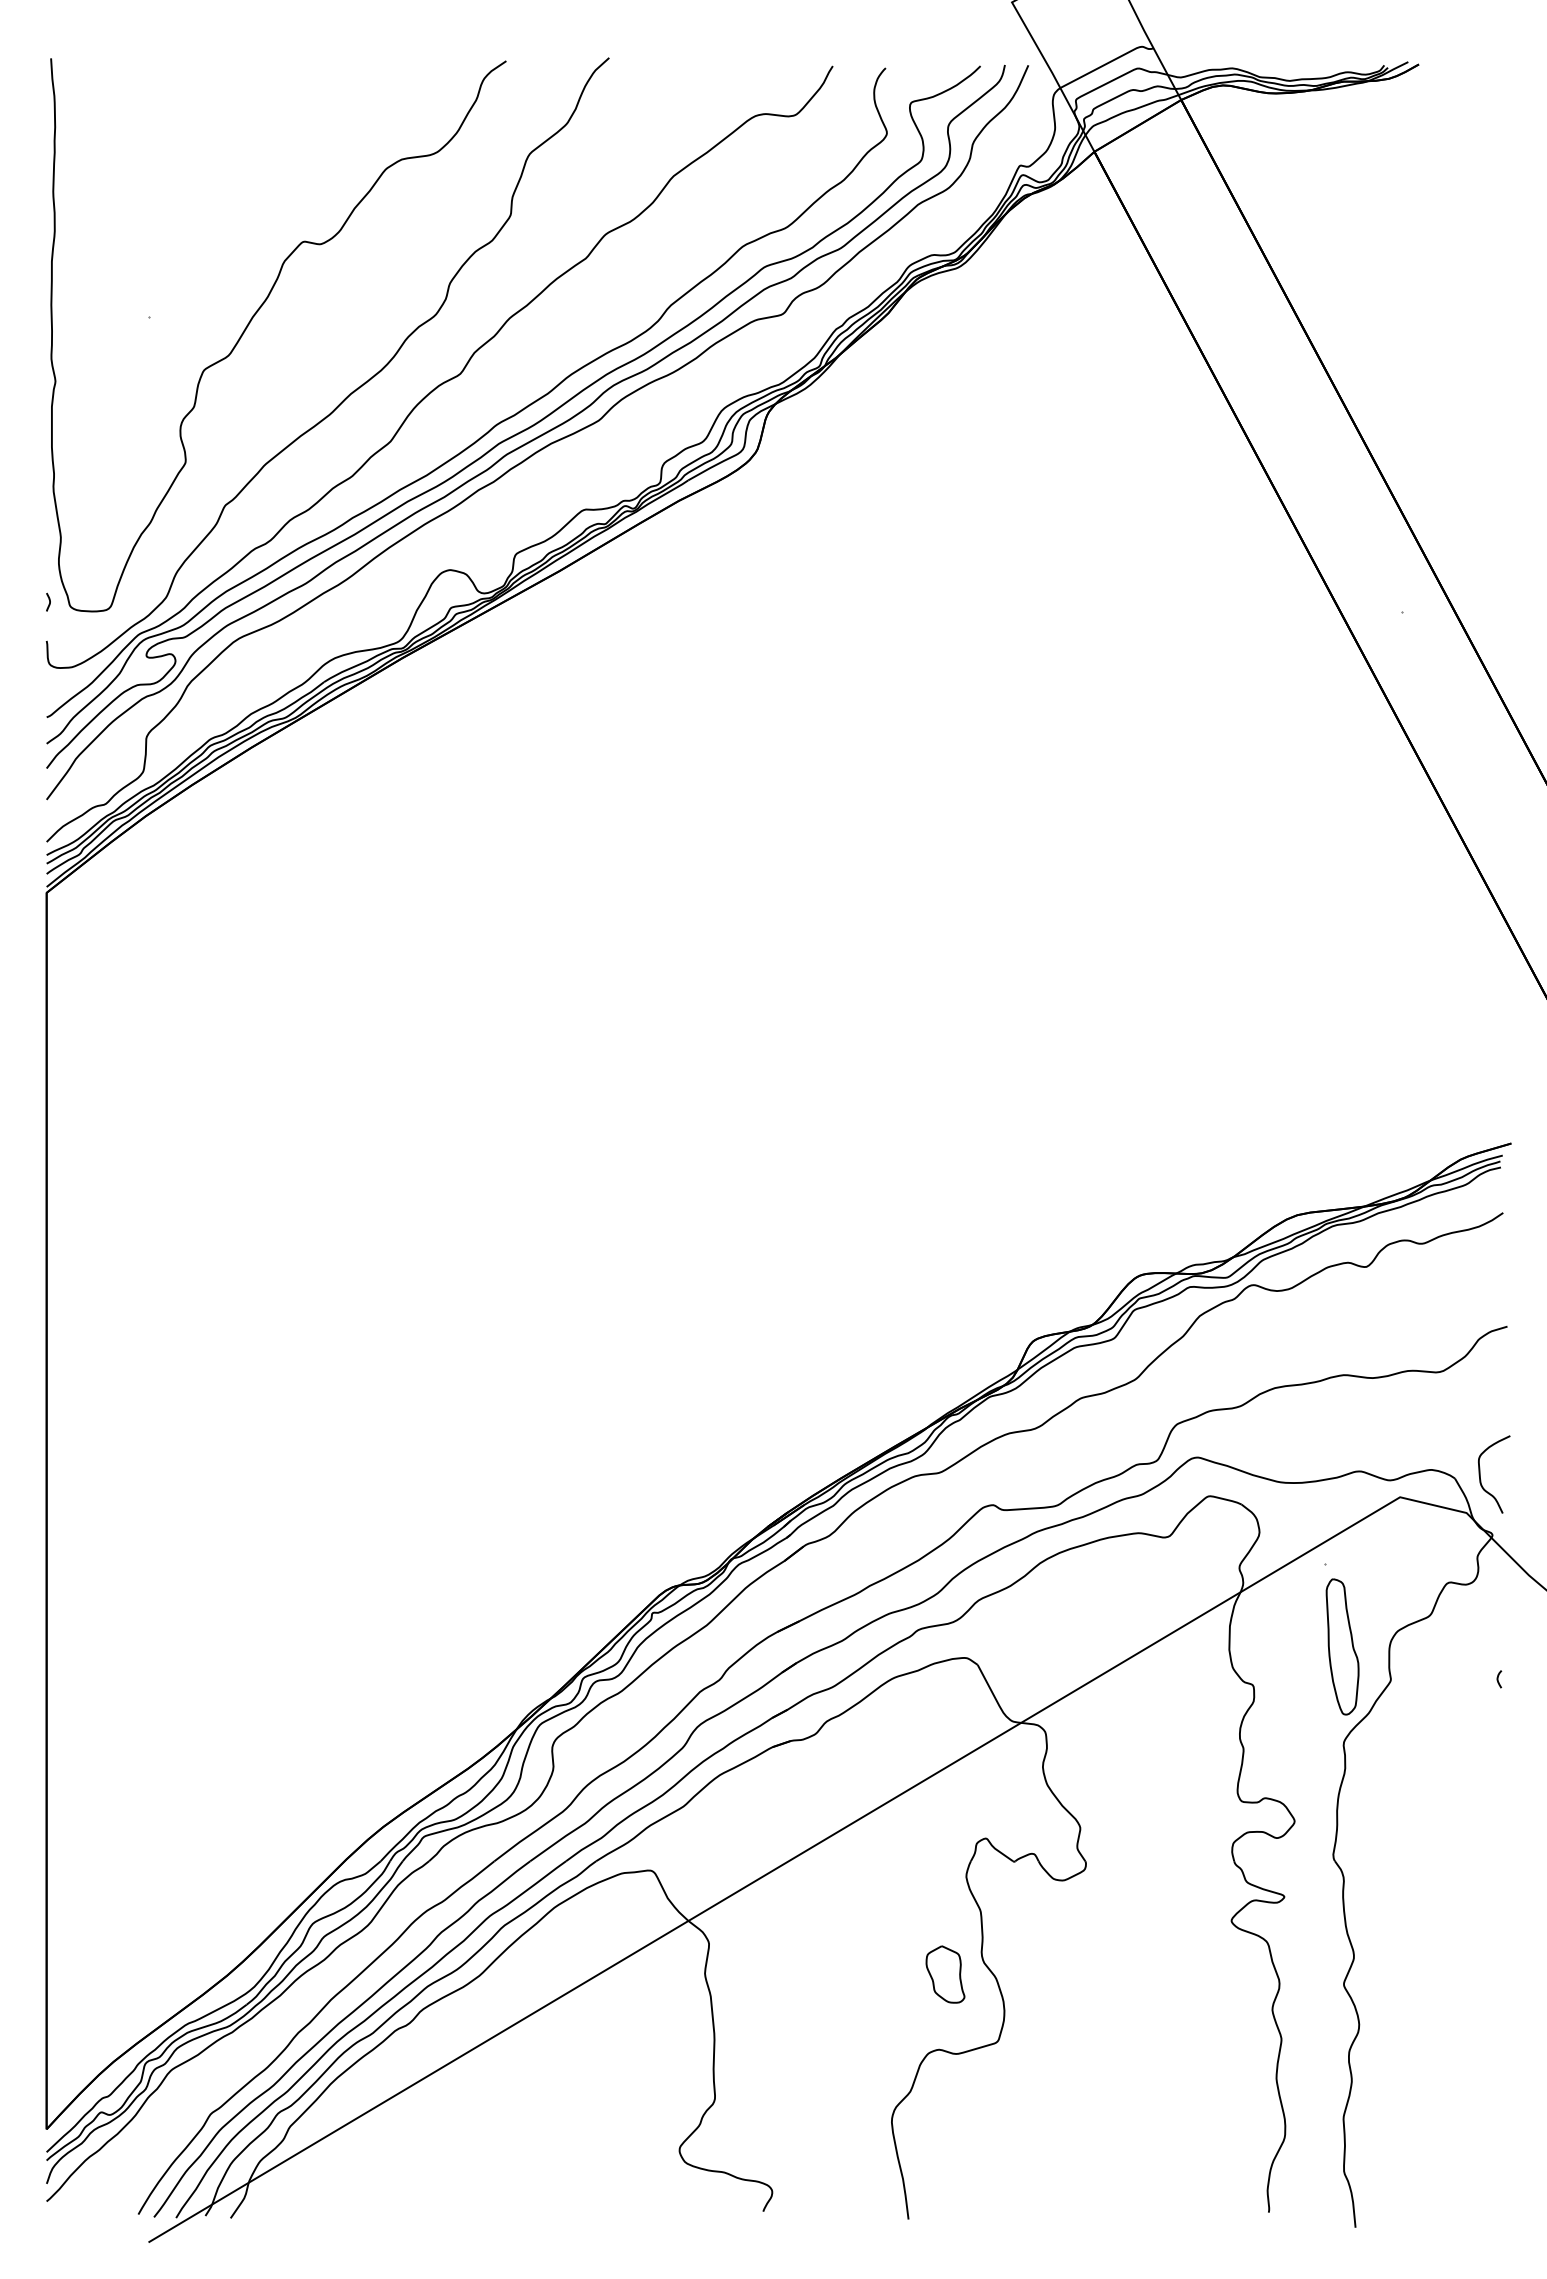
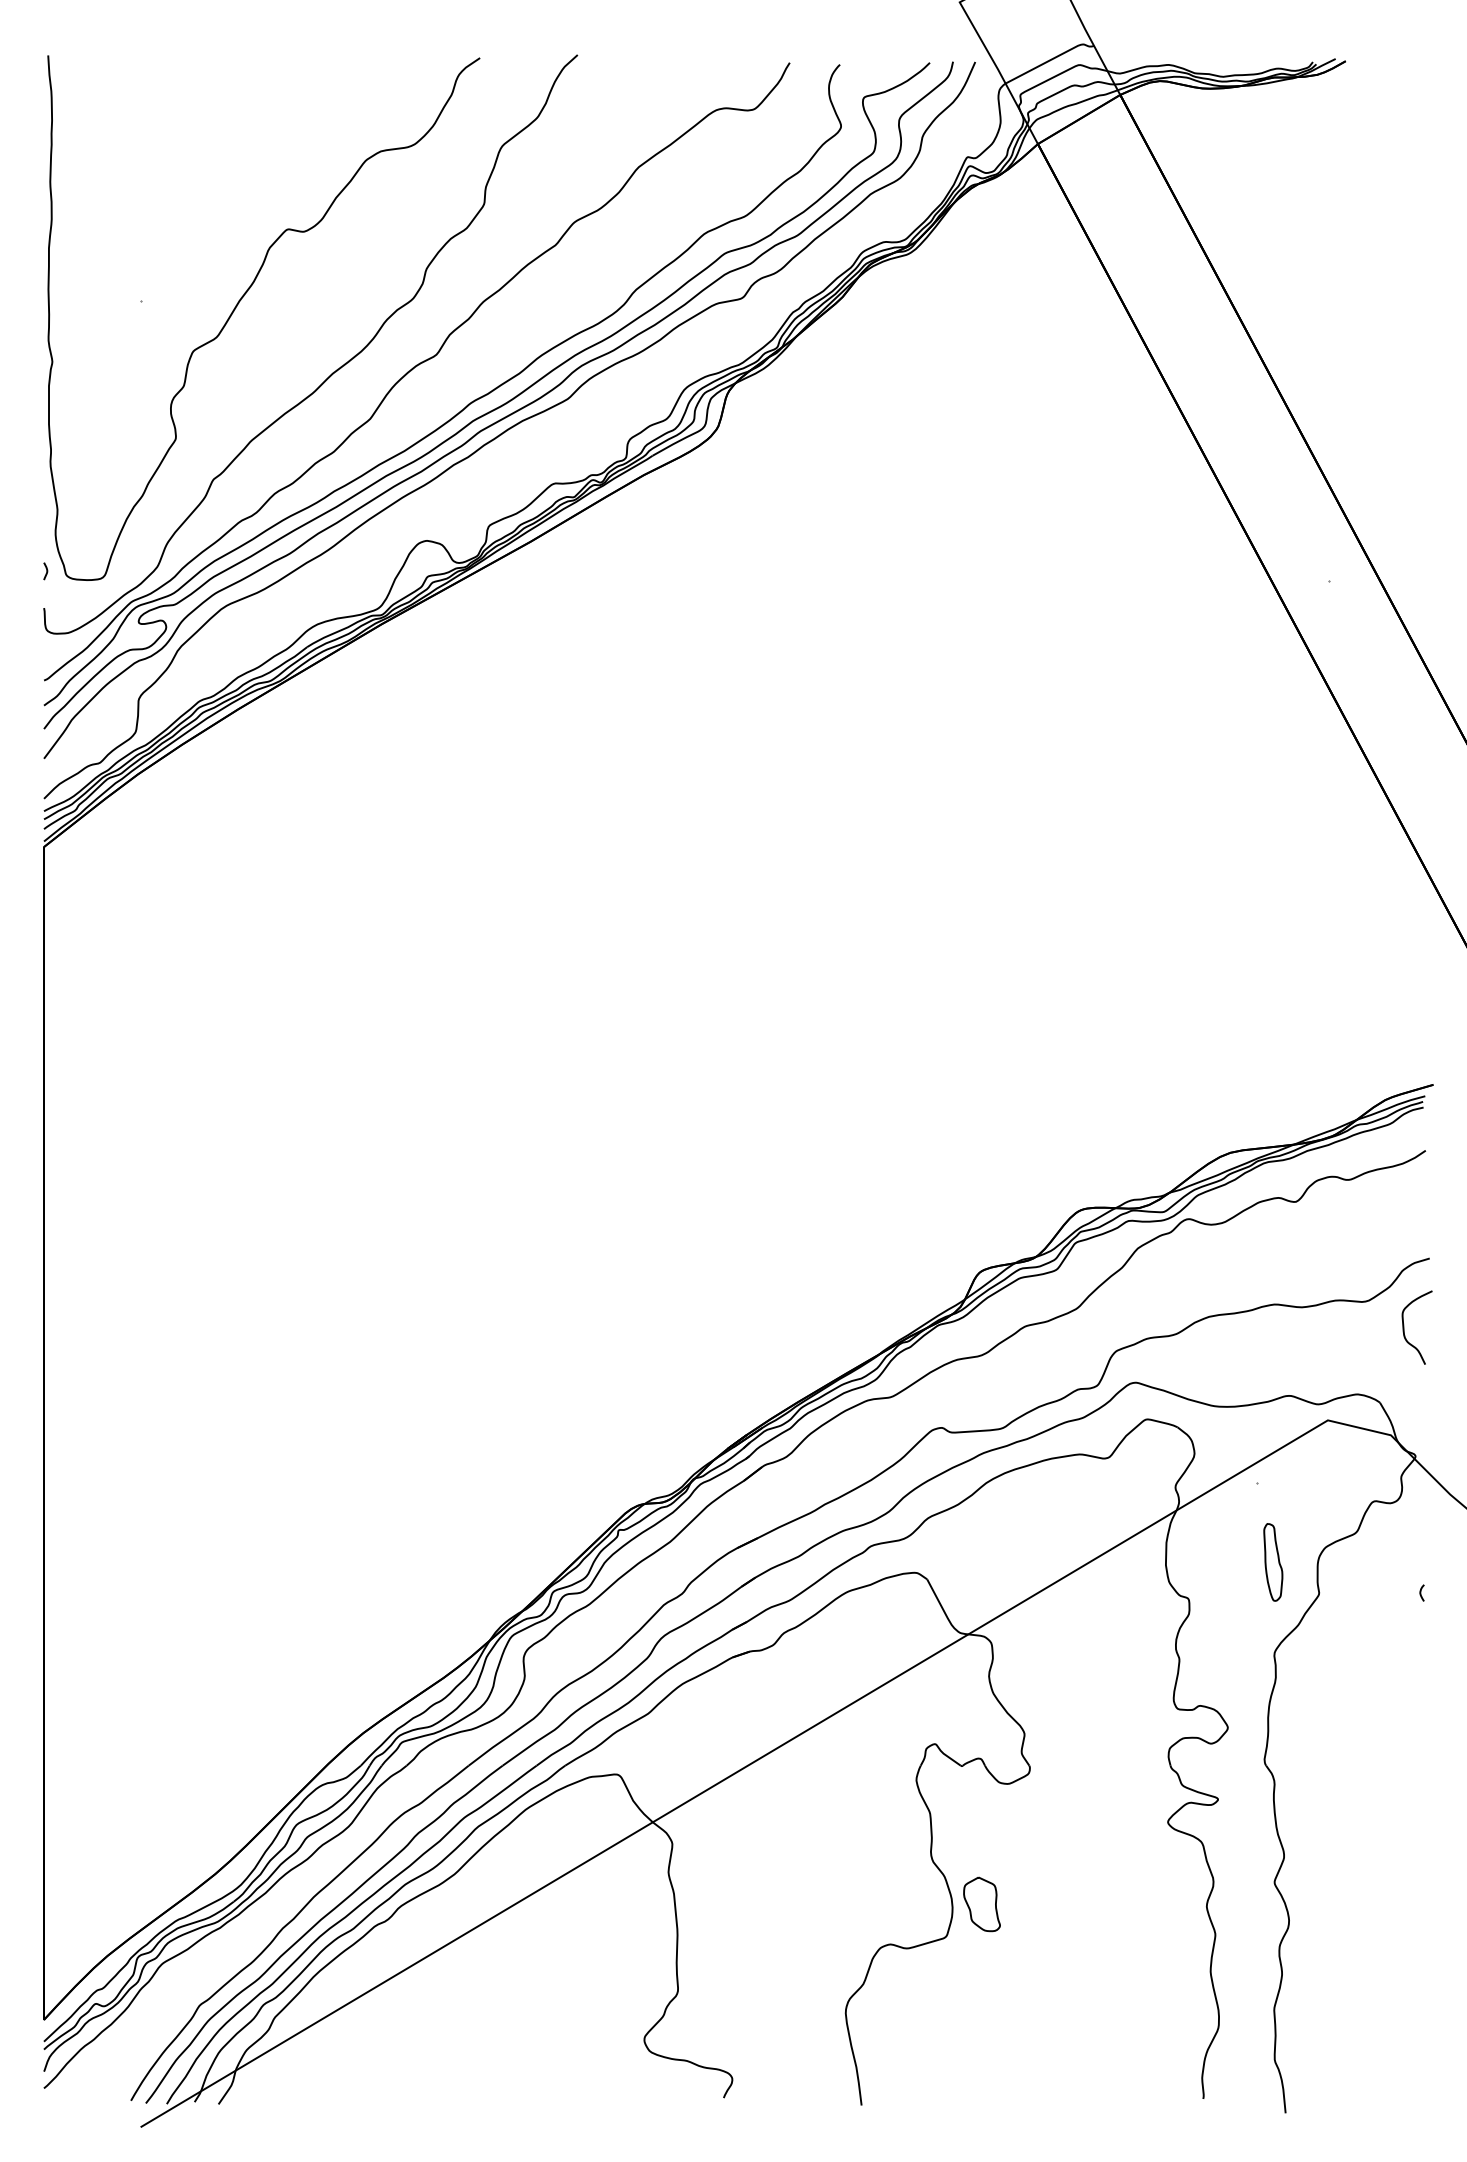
curve: (1480, 1474) -> (1404, 1327), moved
part: (1342, 1646) -> (1273, 1561), size x0.6
part: (945, 1974) -> (982, 1904), moved

